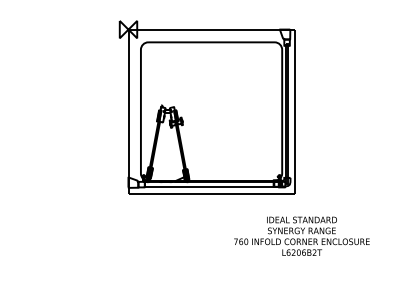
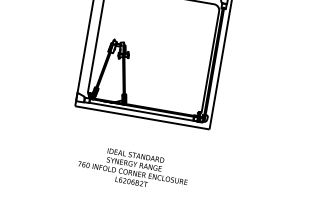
text: (301, 235) -> (133, 168), moved

